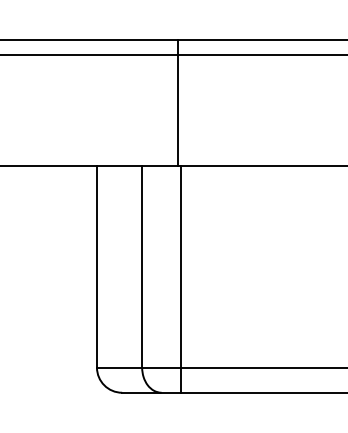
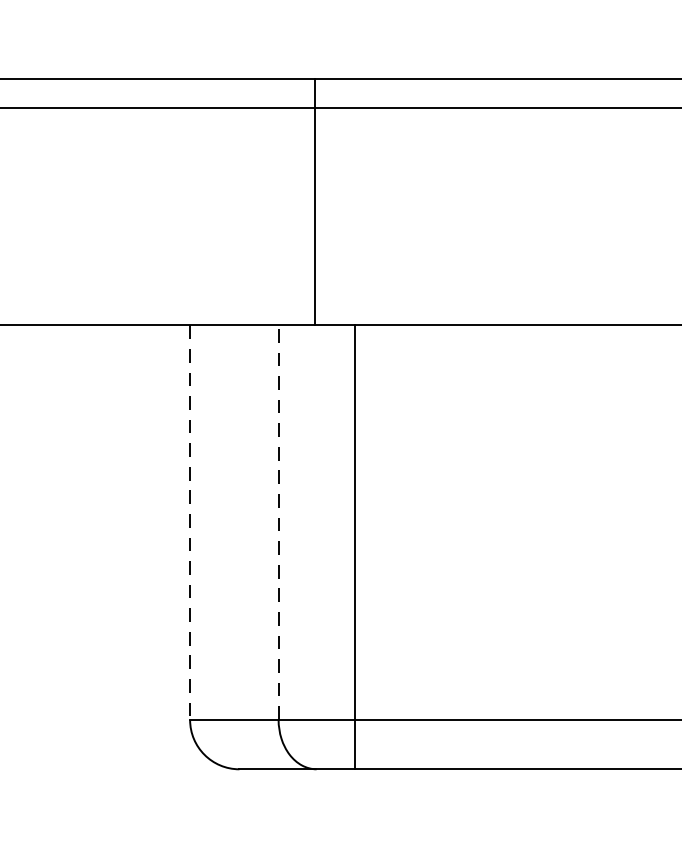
line: (177, 103) -> (314, 202), moved
line: (96, 266) -> (189, 521), solid -> dashed
line: (142, 266) -> (279, 521), solid -> dashed

